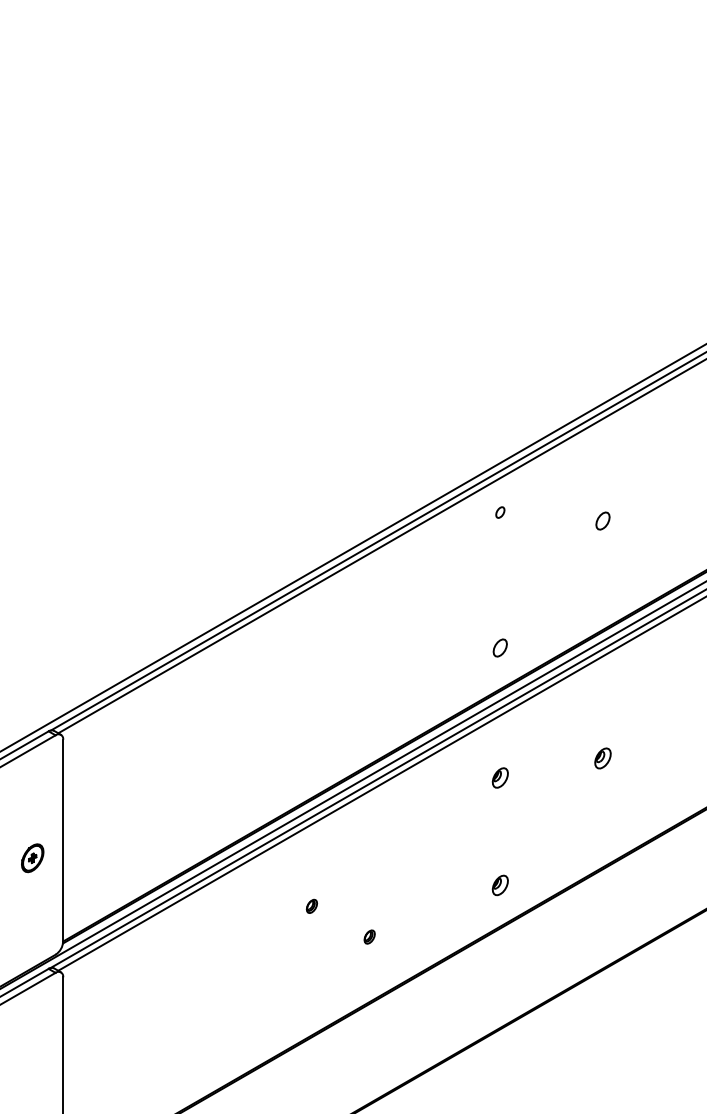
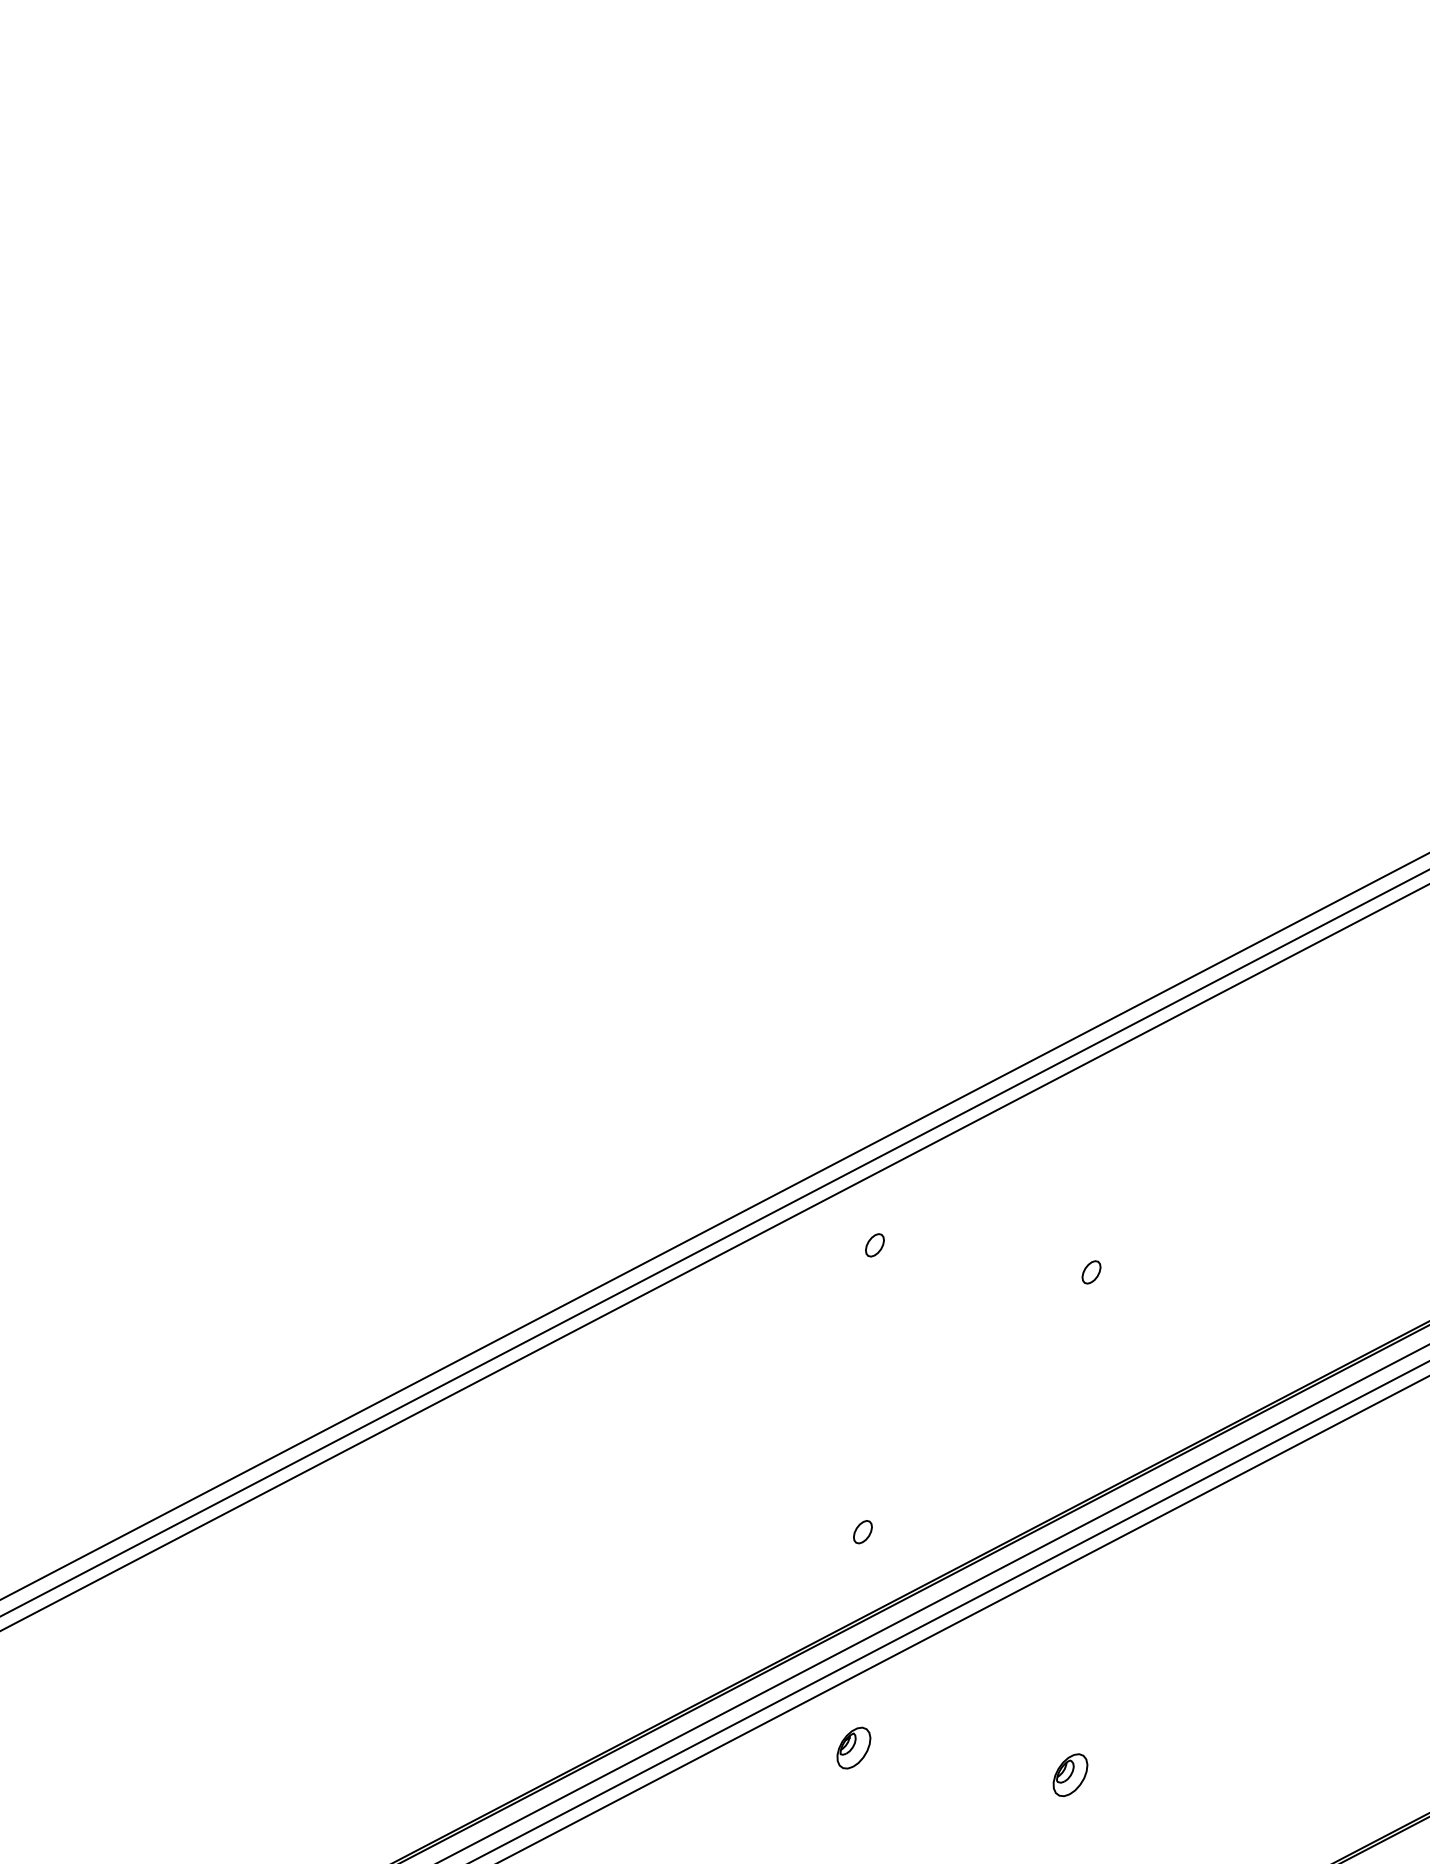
part: (602, 520) -> (1090, 1271), size x0.62
part: (500, 647) -> (863, 1531), size x0.62
part: (499, 777) -> (852, 1746), moved

